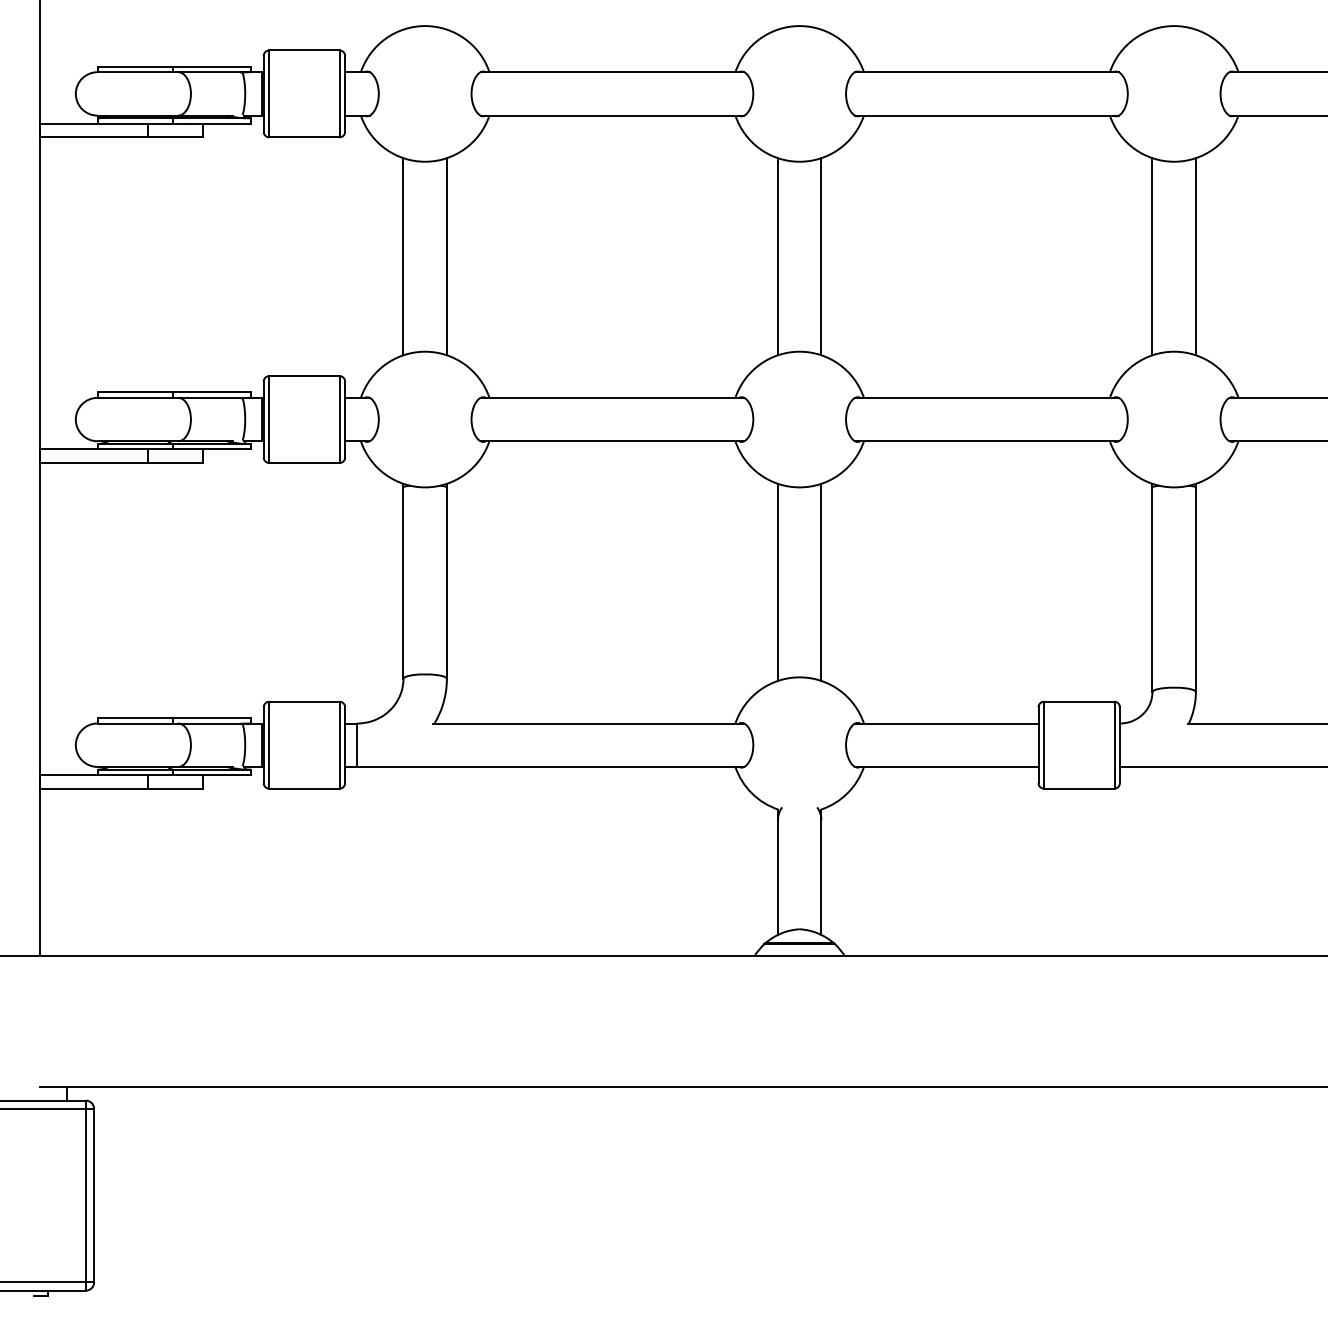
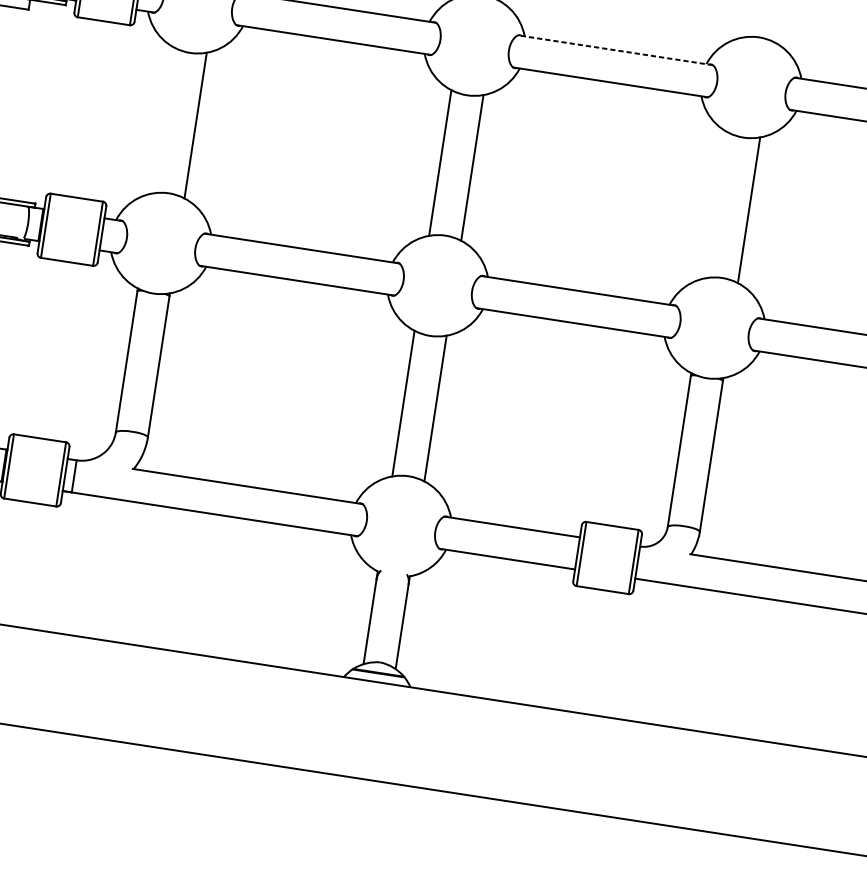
line: (986, 72) -> (615, 50), solid -> dashed
line: (403, 256) -> (163, 120), removed
line: (1152, 256) -> (717, 205), removed

